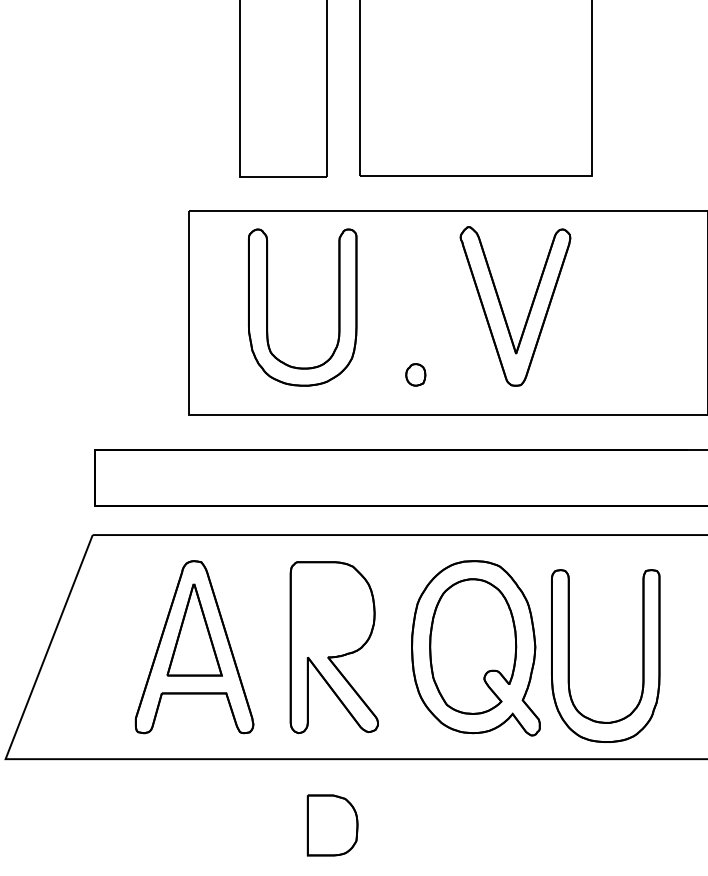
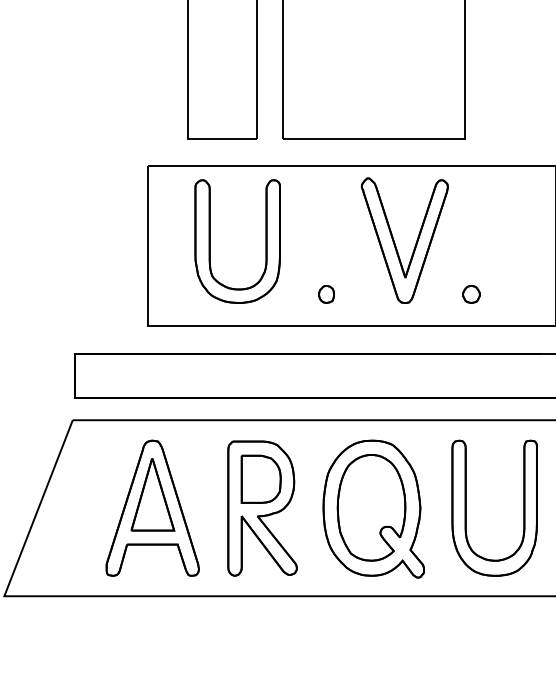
part: (600, 374) -> (471, 294), added
part: (569, 655) -> (466, 507), moved
part: (331, 824) -> (260, 478), moved

